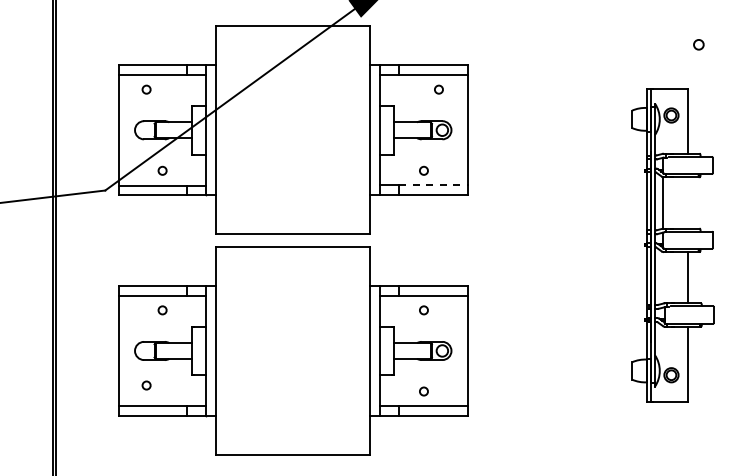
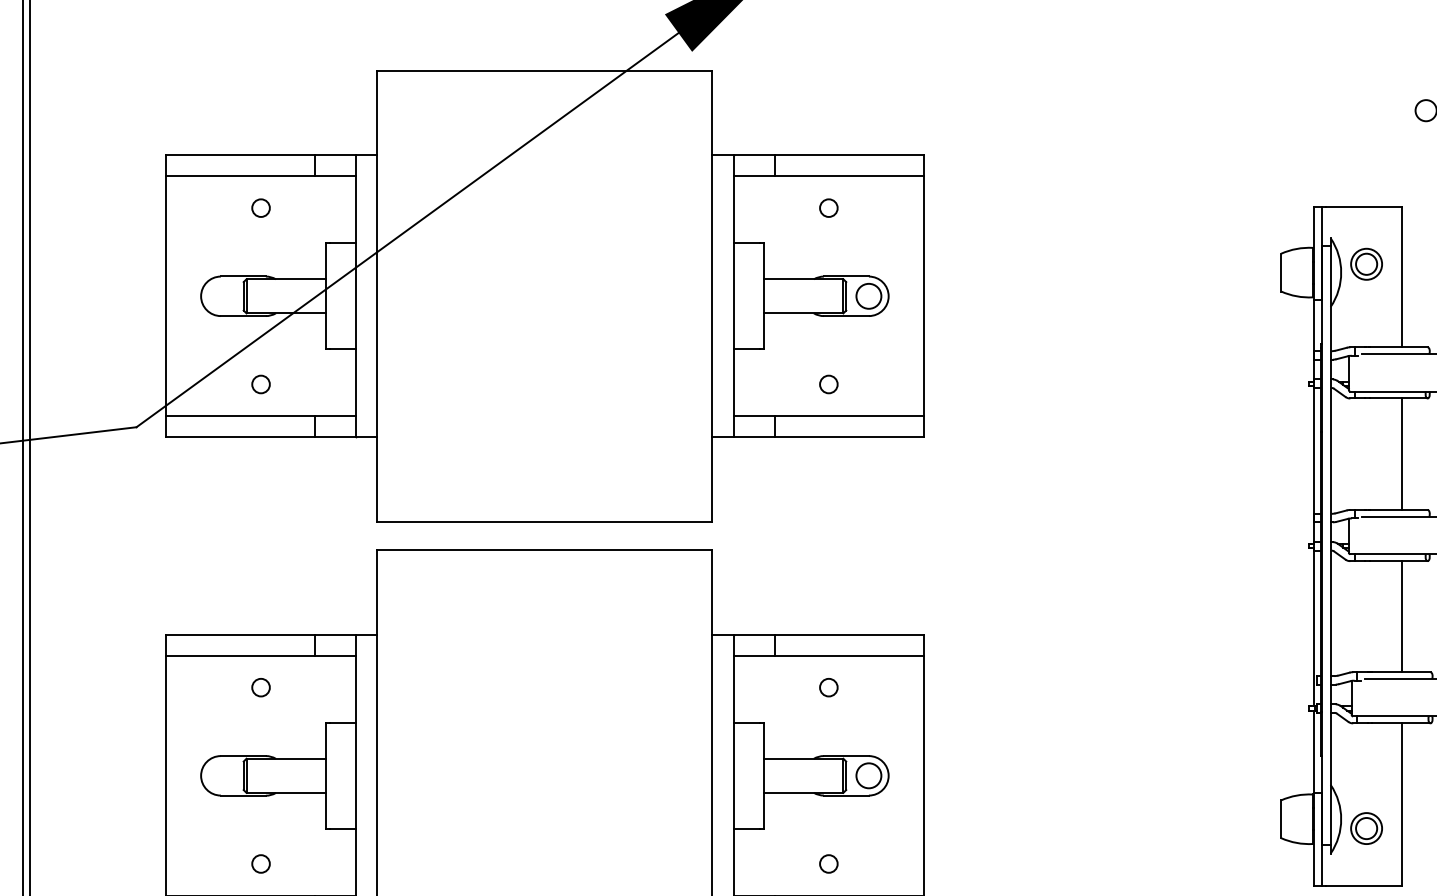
circle: (146, 89) -> (260, 207), moved
circle: (438, 89) -> (827, 207), moved
line: (434, 185) -> (851, 416), dashed -> solid
line: (662, 202) -> (1401, 453), moved
circle: (146, 385) -> (260, 863), moved

